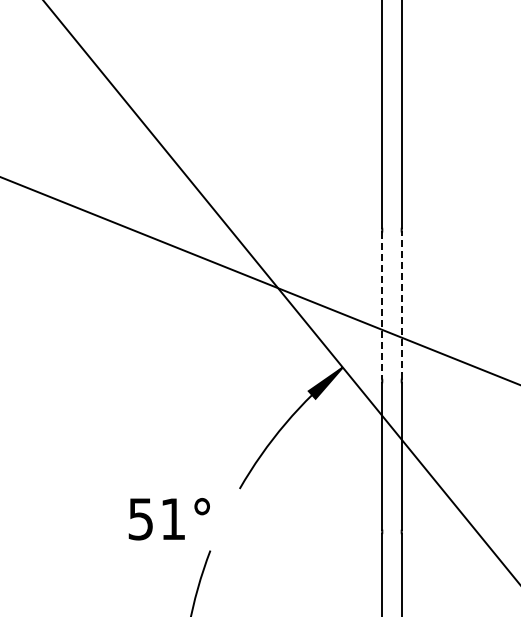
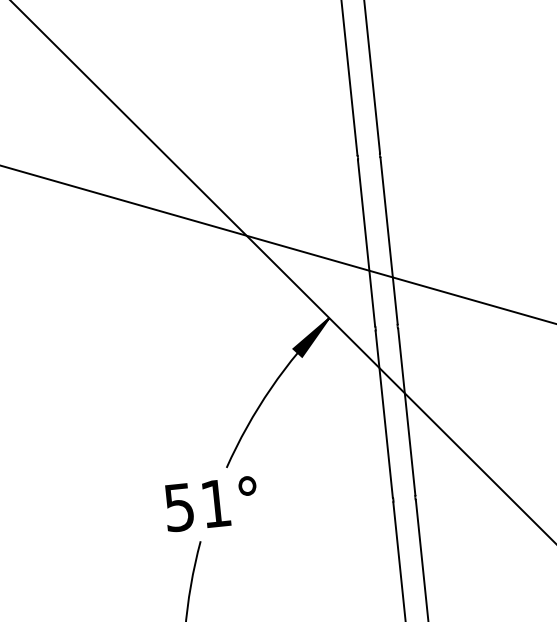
line: (401, 305) -> (388, 240), dashed -> solid
line: (382, 306) -> (367, 244), dashed -> solid
text: (168, 519) -> (210, 504), moved

